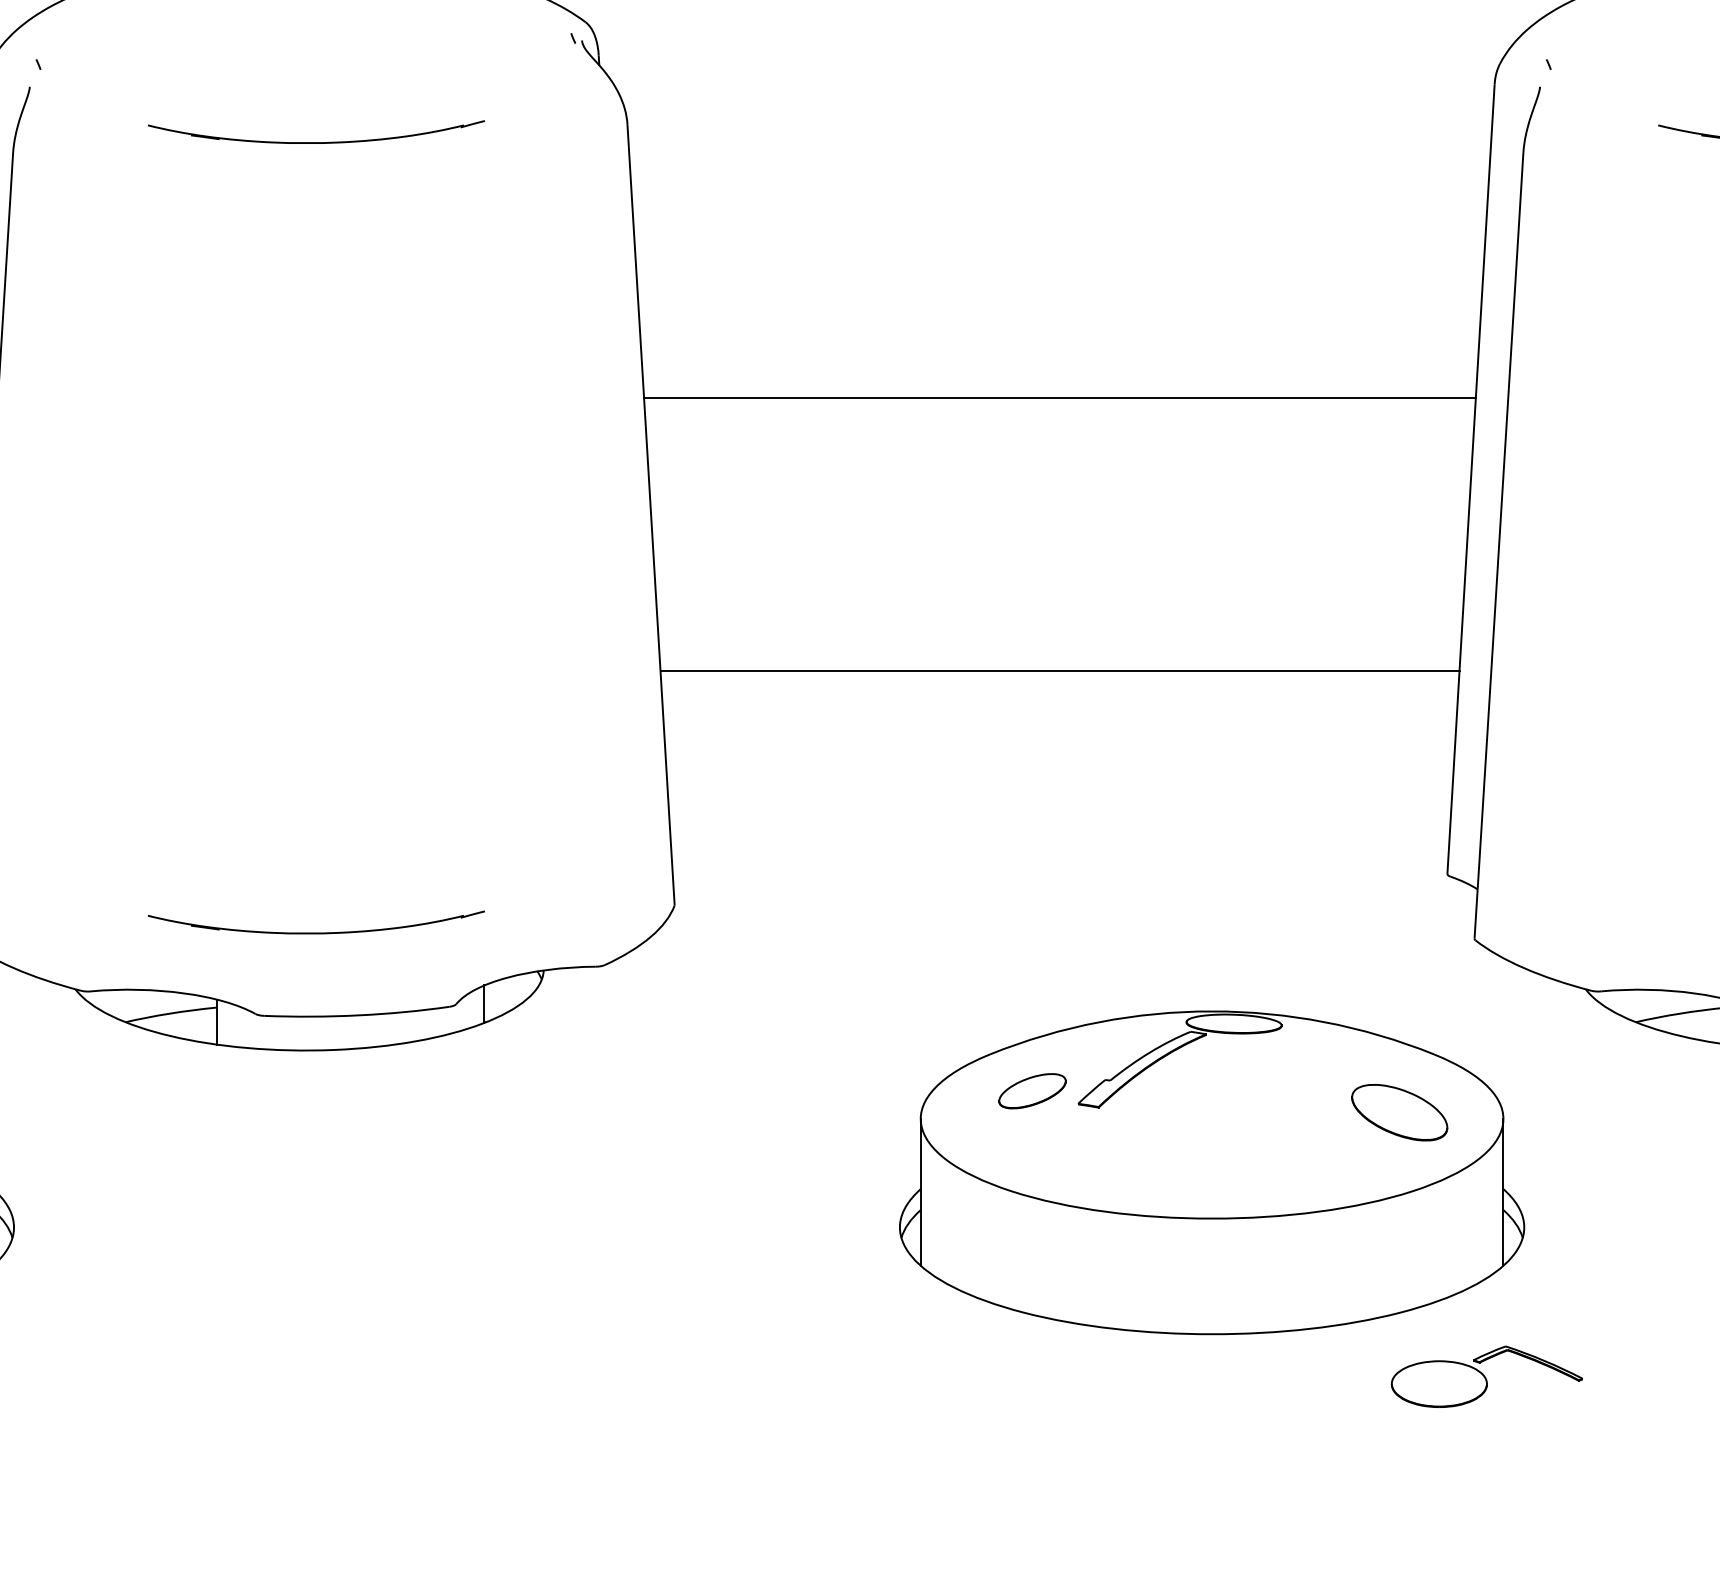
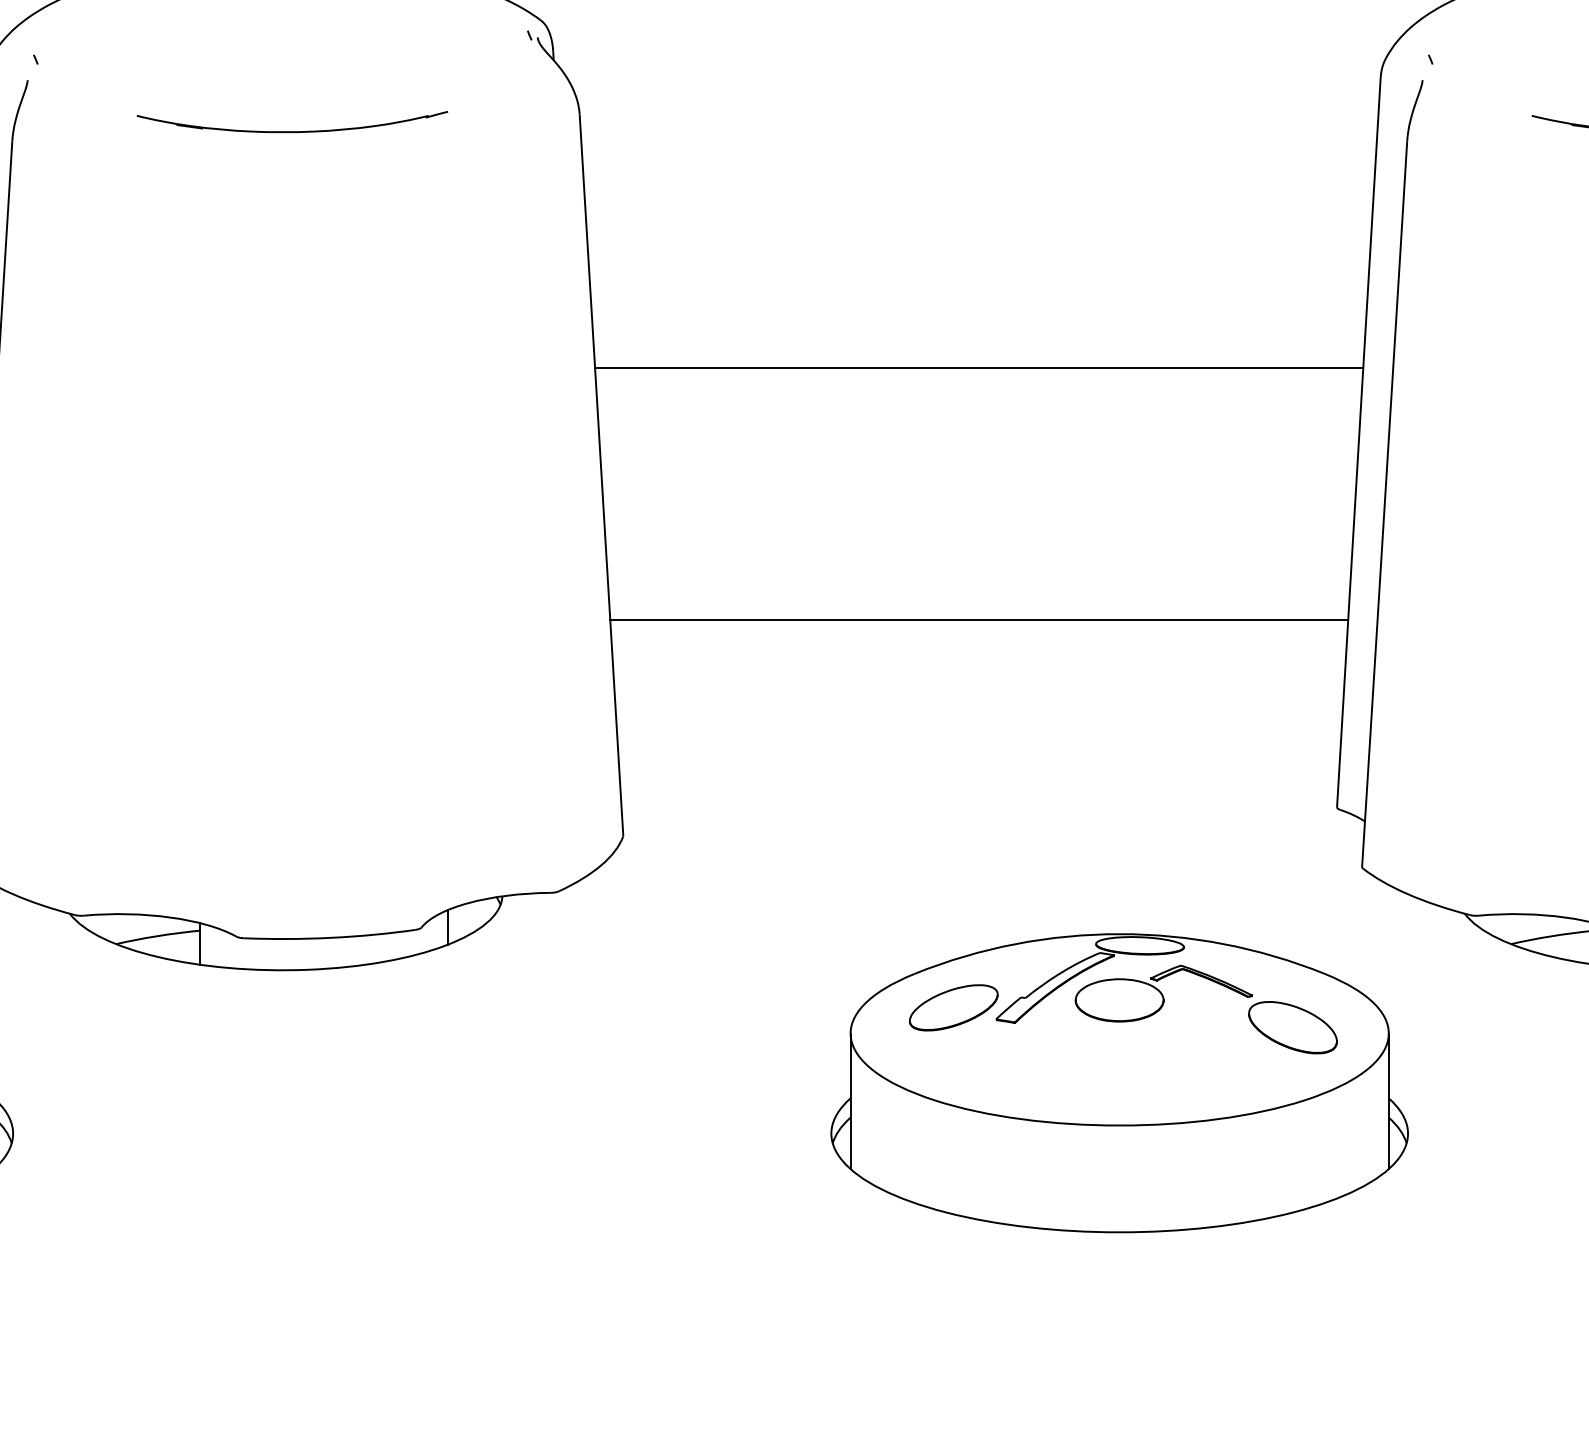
part: (316, 932) -> (292, 861), removed
part: (1032, 1090) -> (953, 1007), size x1.43
part: (1486, 1376) -> (1163, 993), moved

